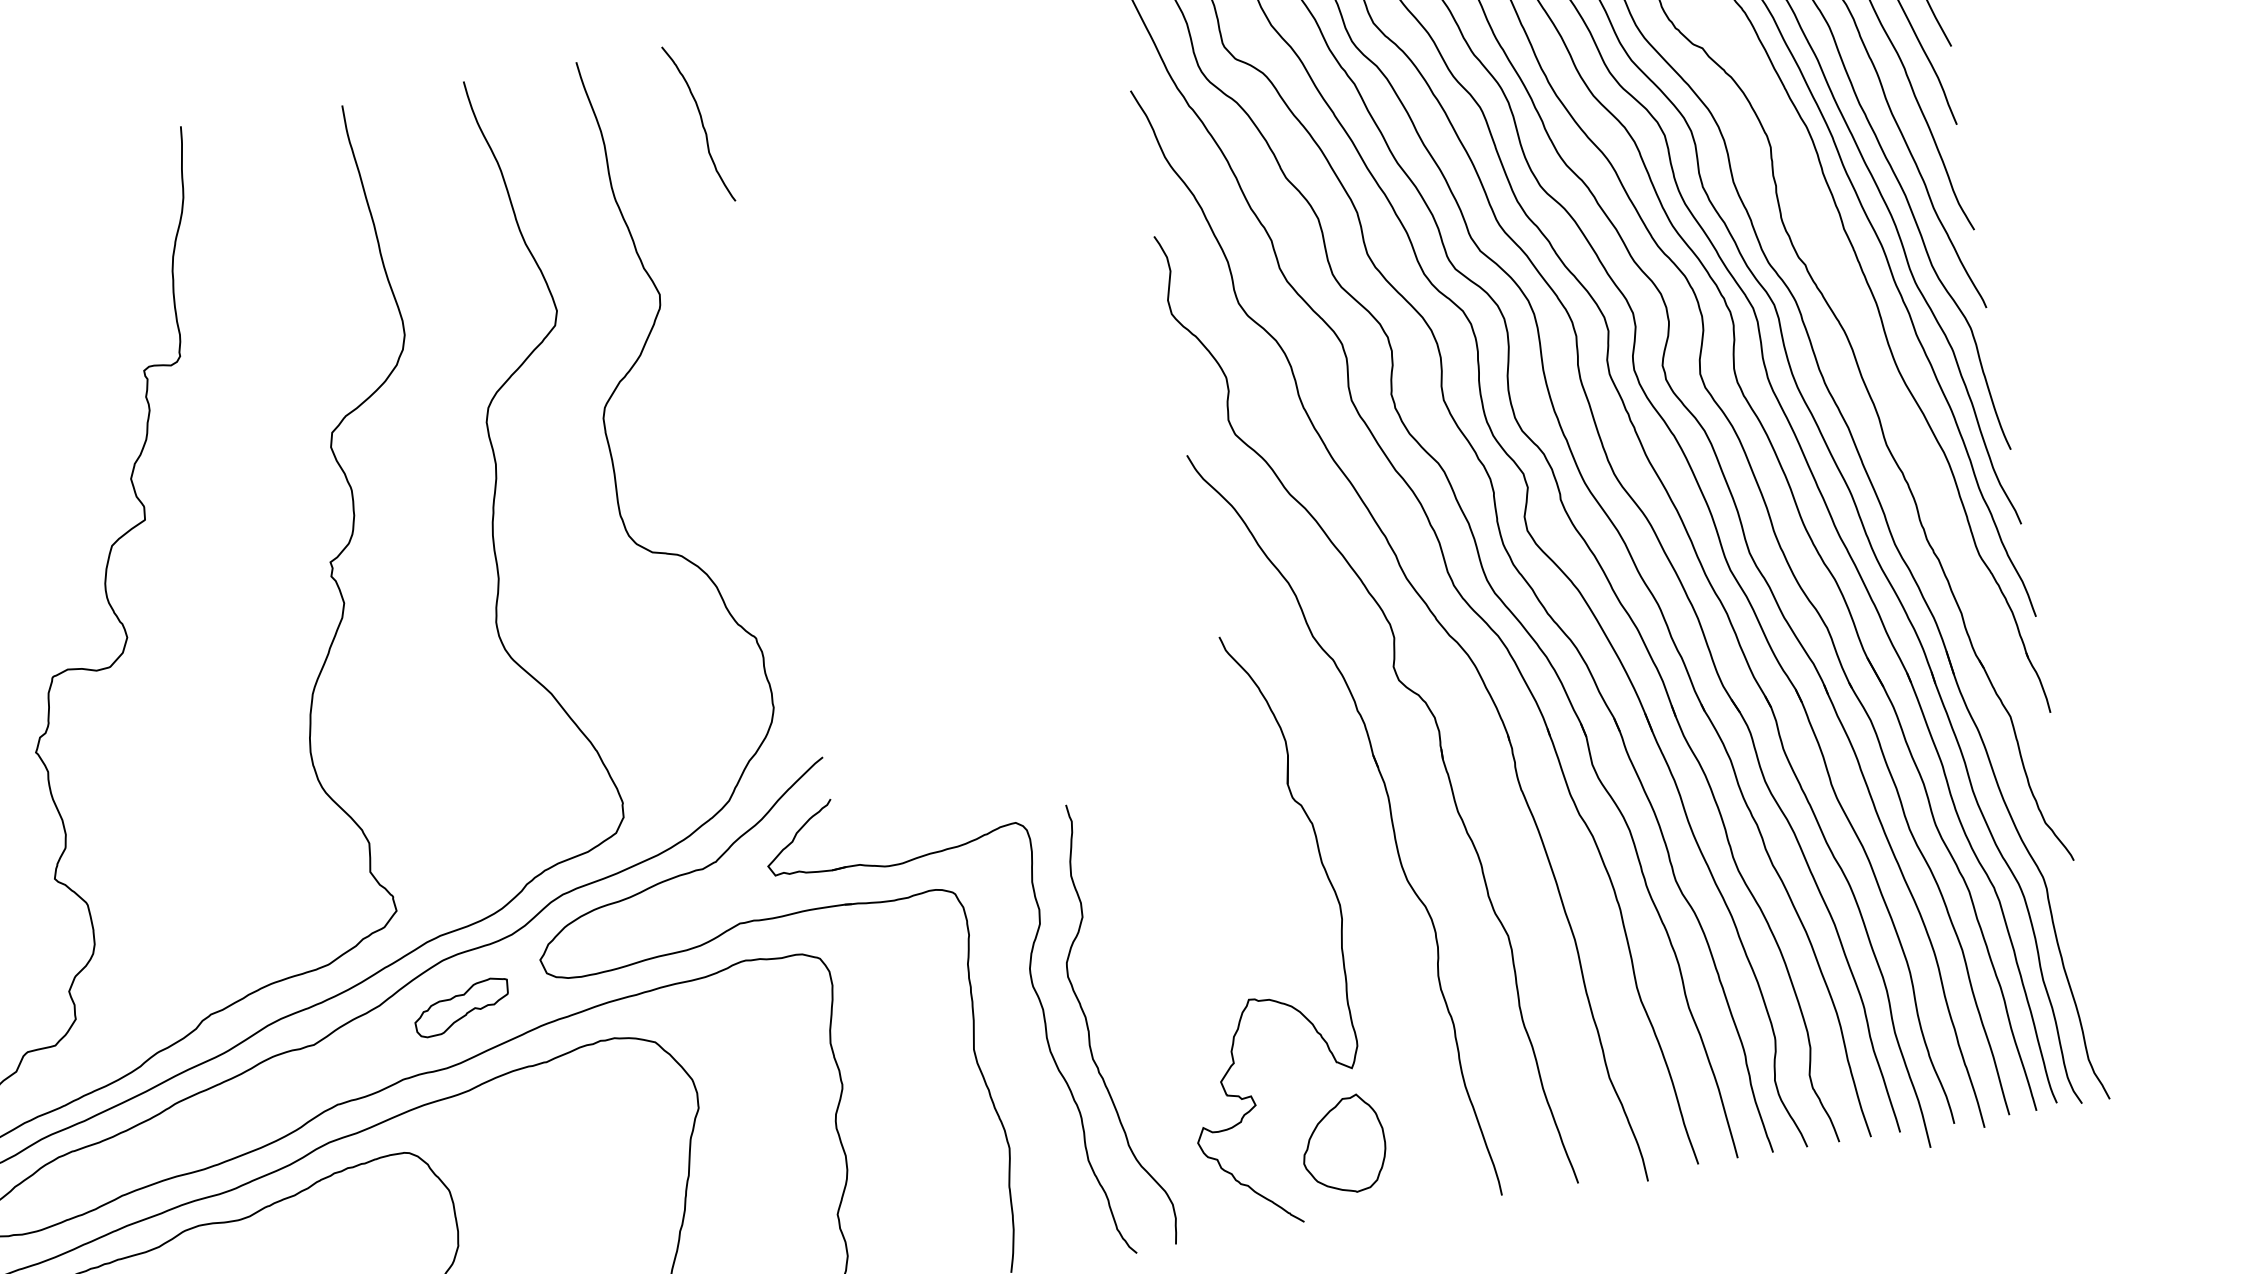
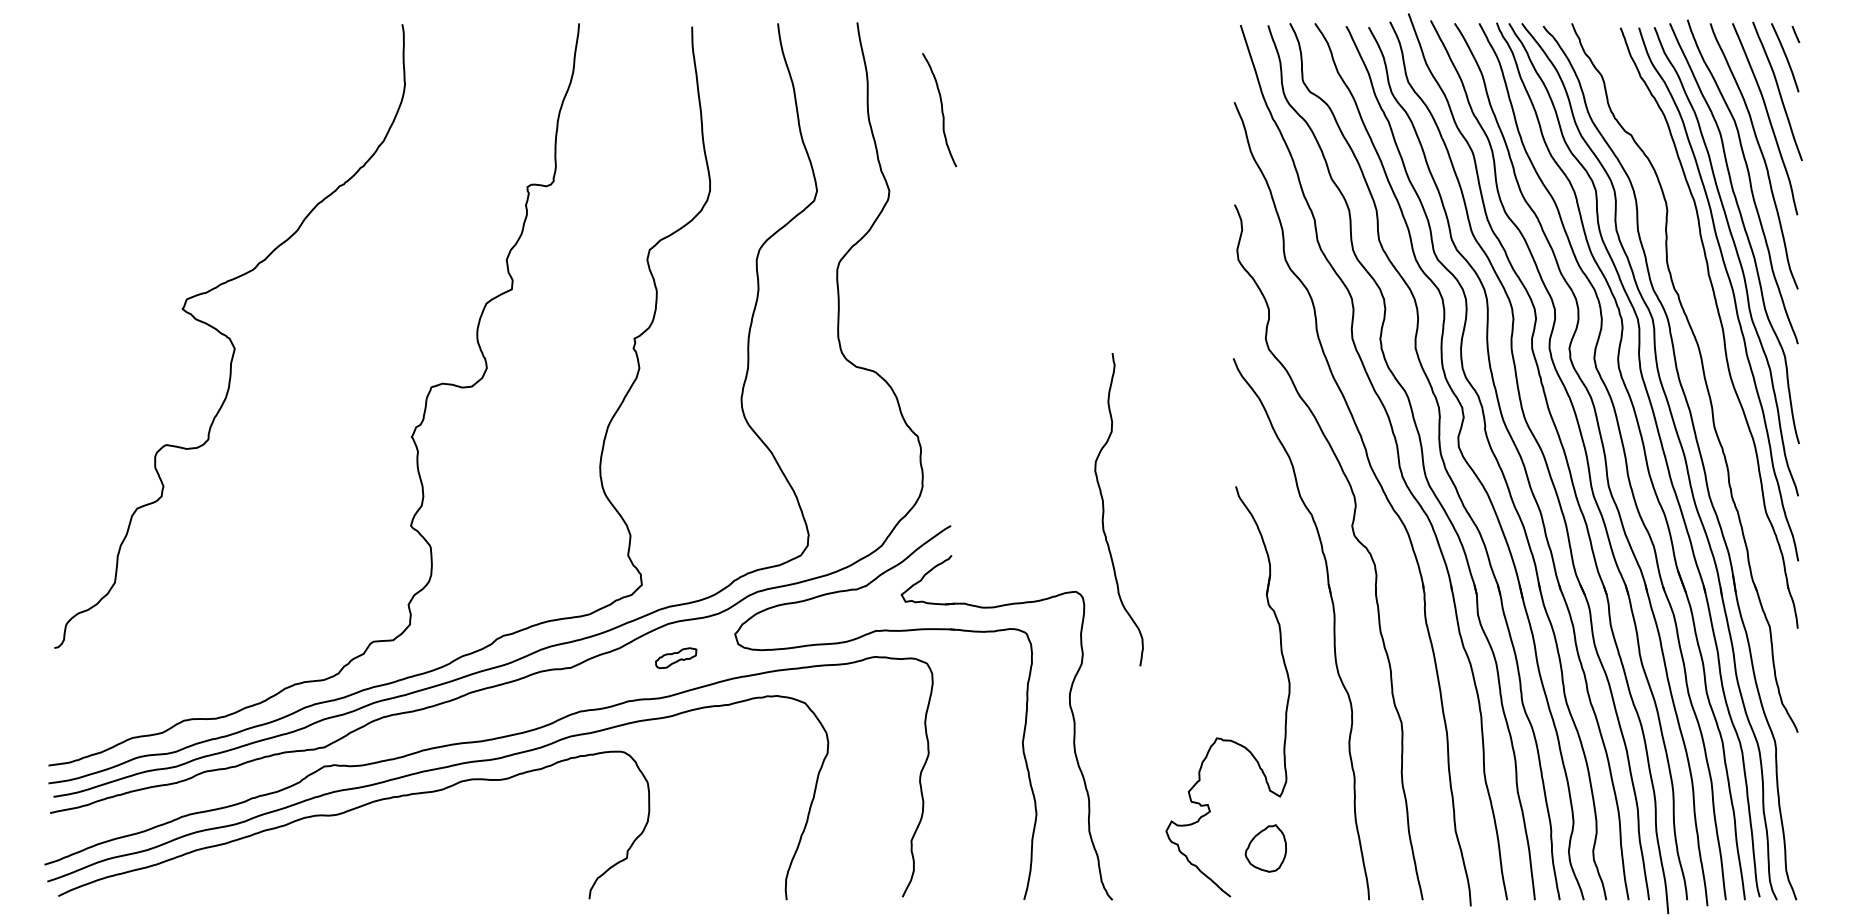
curve: (701, 124) -> (941, 110), moved
part: (460, 1006) -> (675, 657), size x0.6
curve: (1089, 1029) -> (1104, 509), moved
part: (1342, 1145) -> (1265, 848), size x0.7

